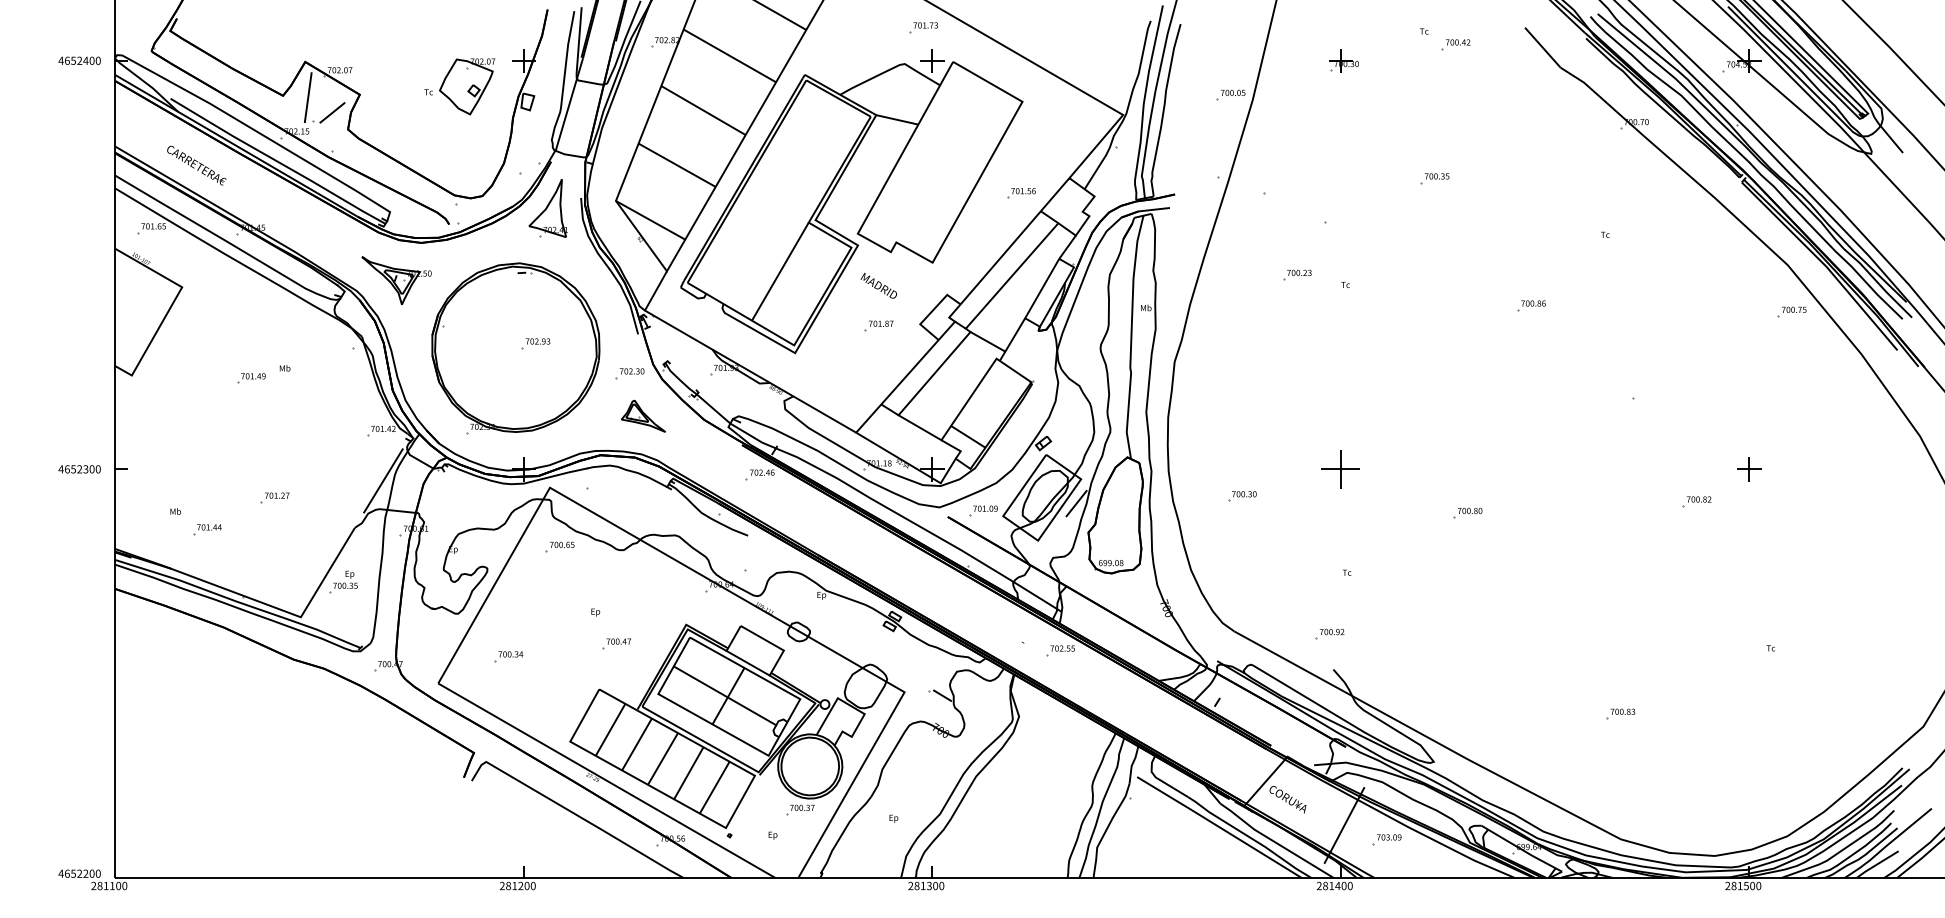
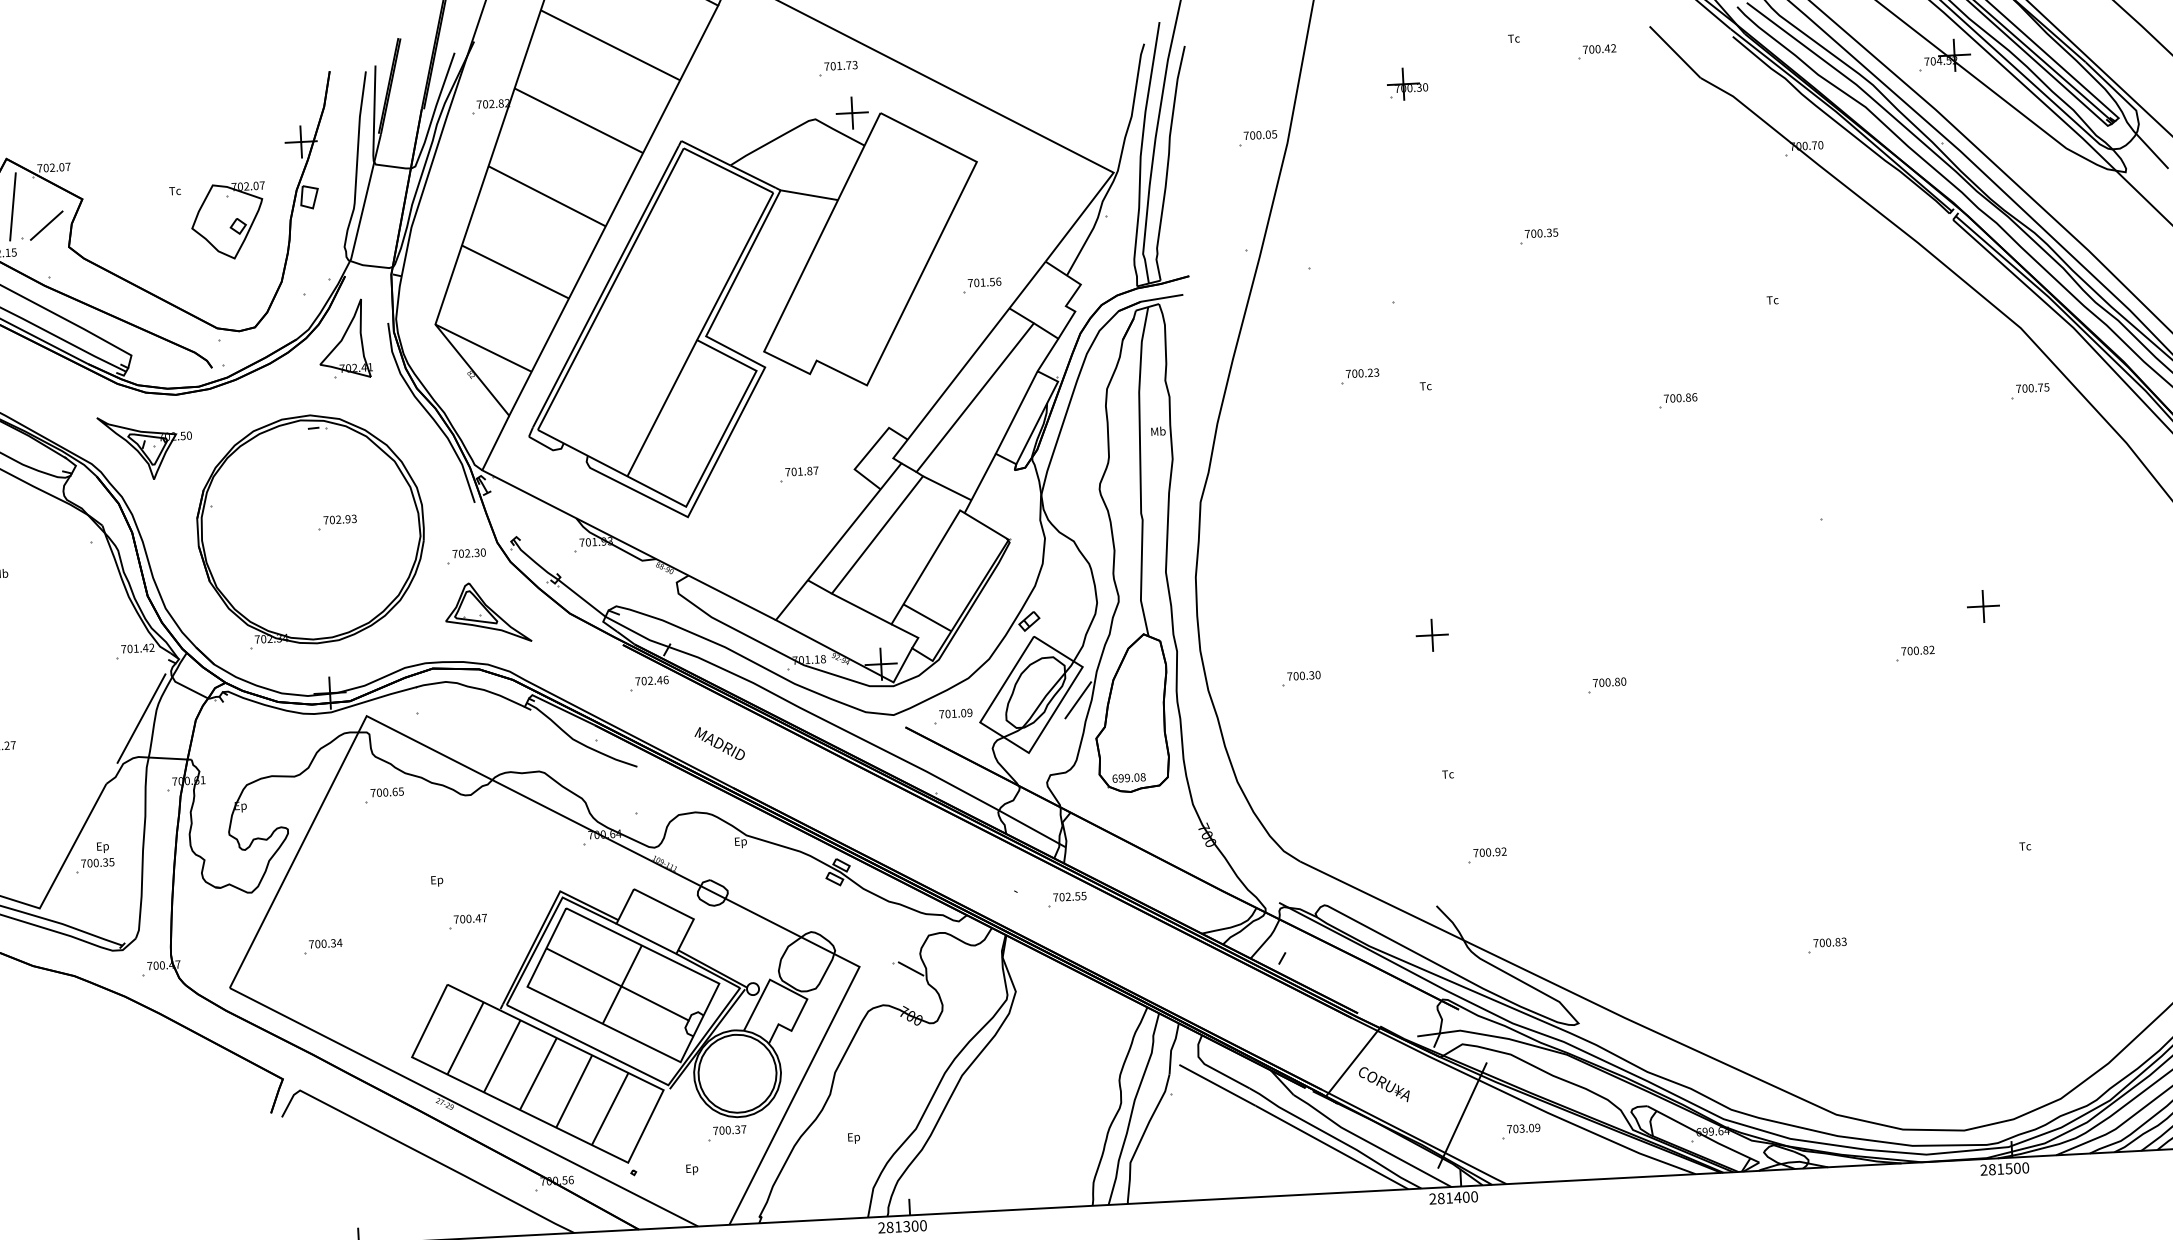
part: (1455, 44) -> (1596, 51), moved
part: (467, 86) -> (229, 221), moved
text: (878, 285) -> (719, 743), moved
part: (643, 416) -> (487, 613), size x1.43
part: (1340, 469) -> (1431, 635), size x0.62
part: (1329, 634) -> (1486, 855), moved

